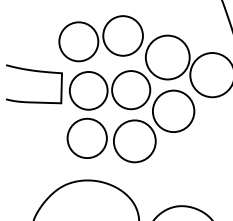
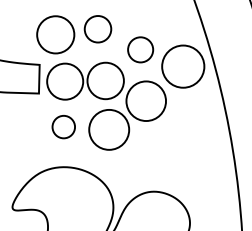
circle: (122, 36) -> (97, 29), size x0.7
circle: (167, 57) -> (140, 49), size x0.6
circle: (86, 137) -> (63, 126), size x0.6

